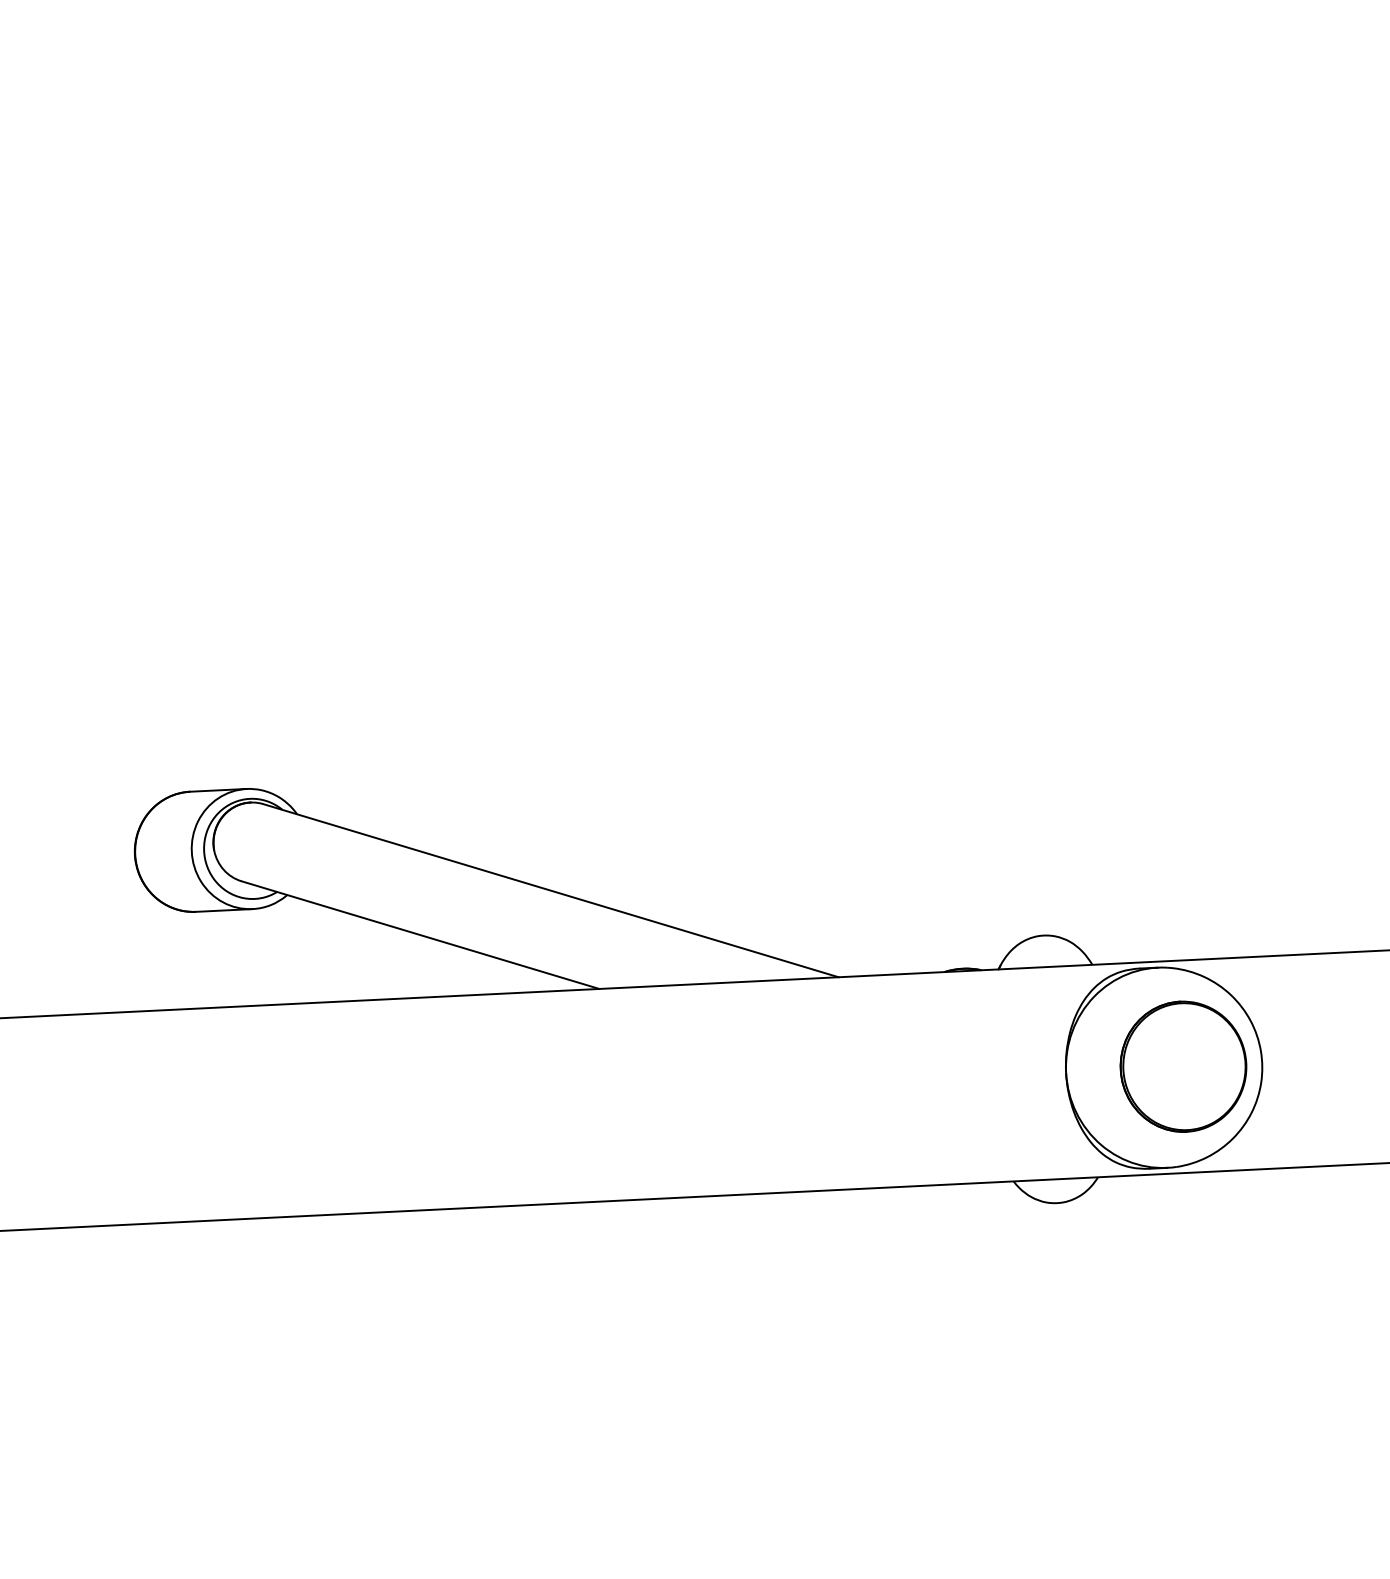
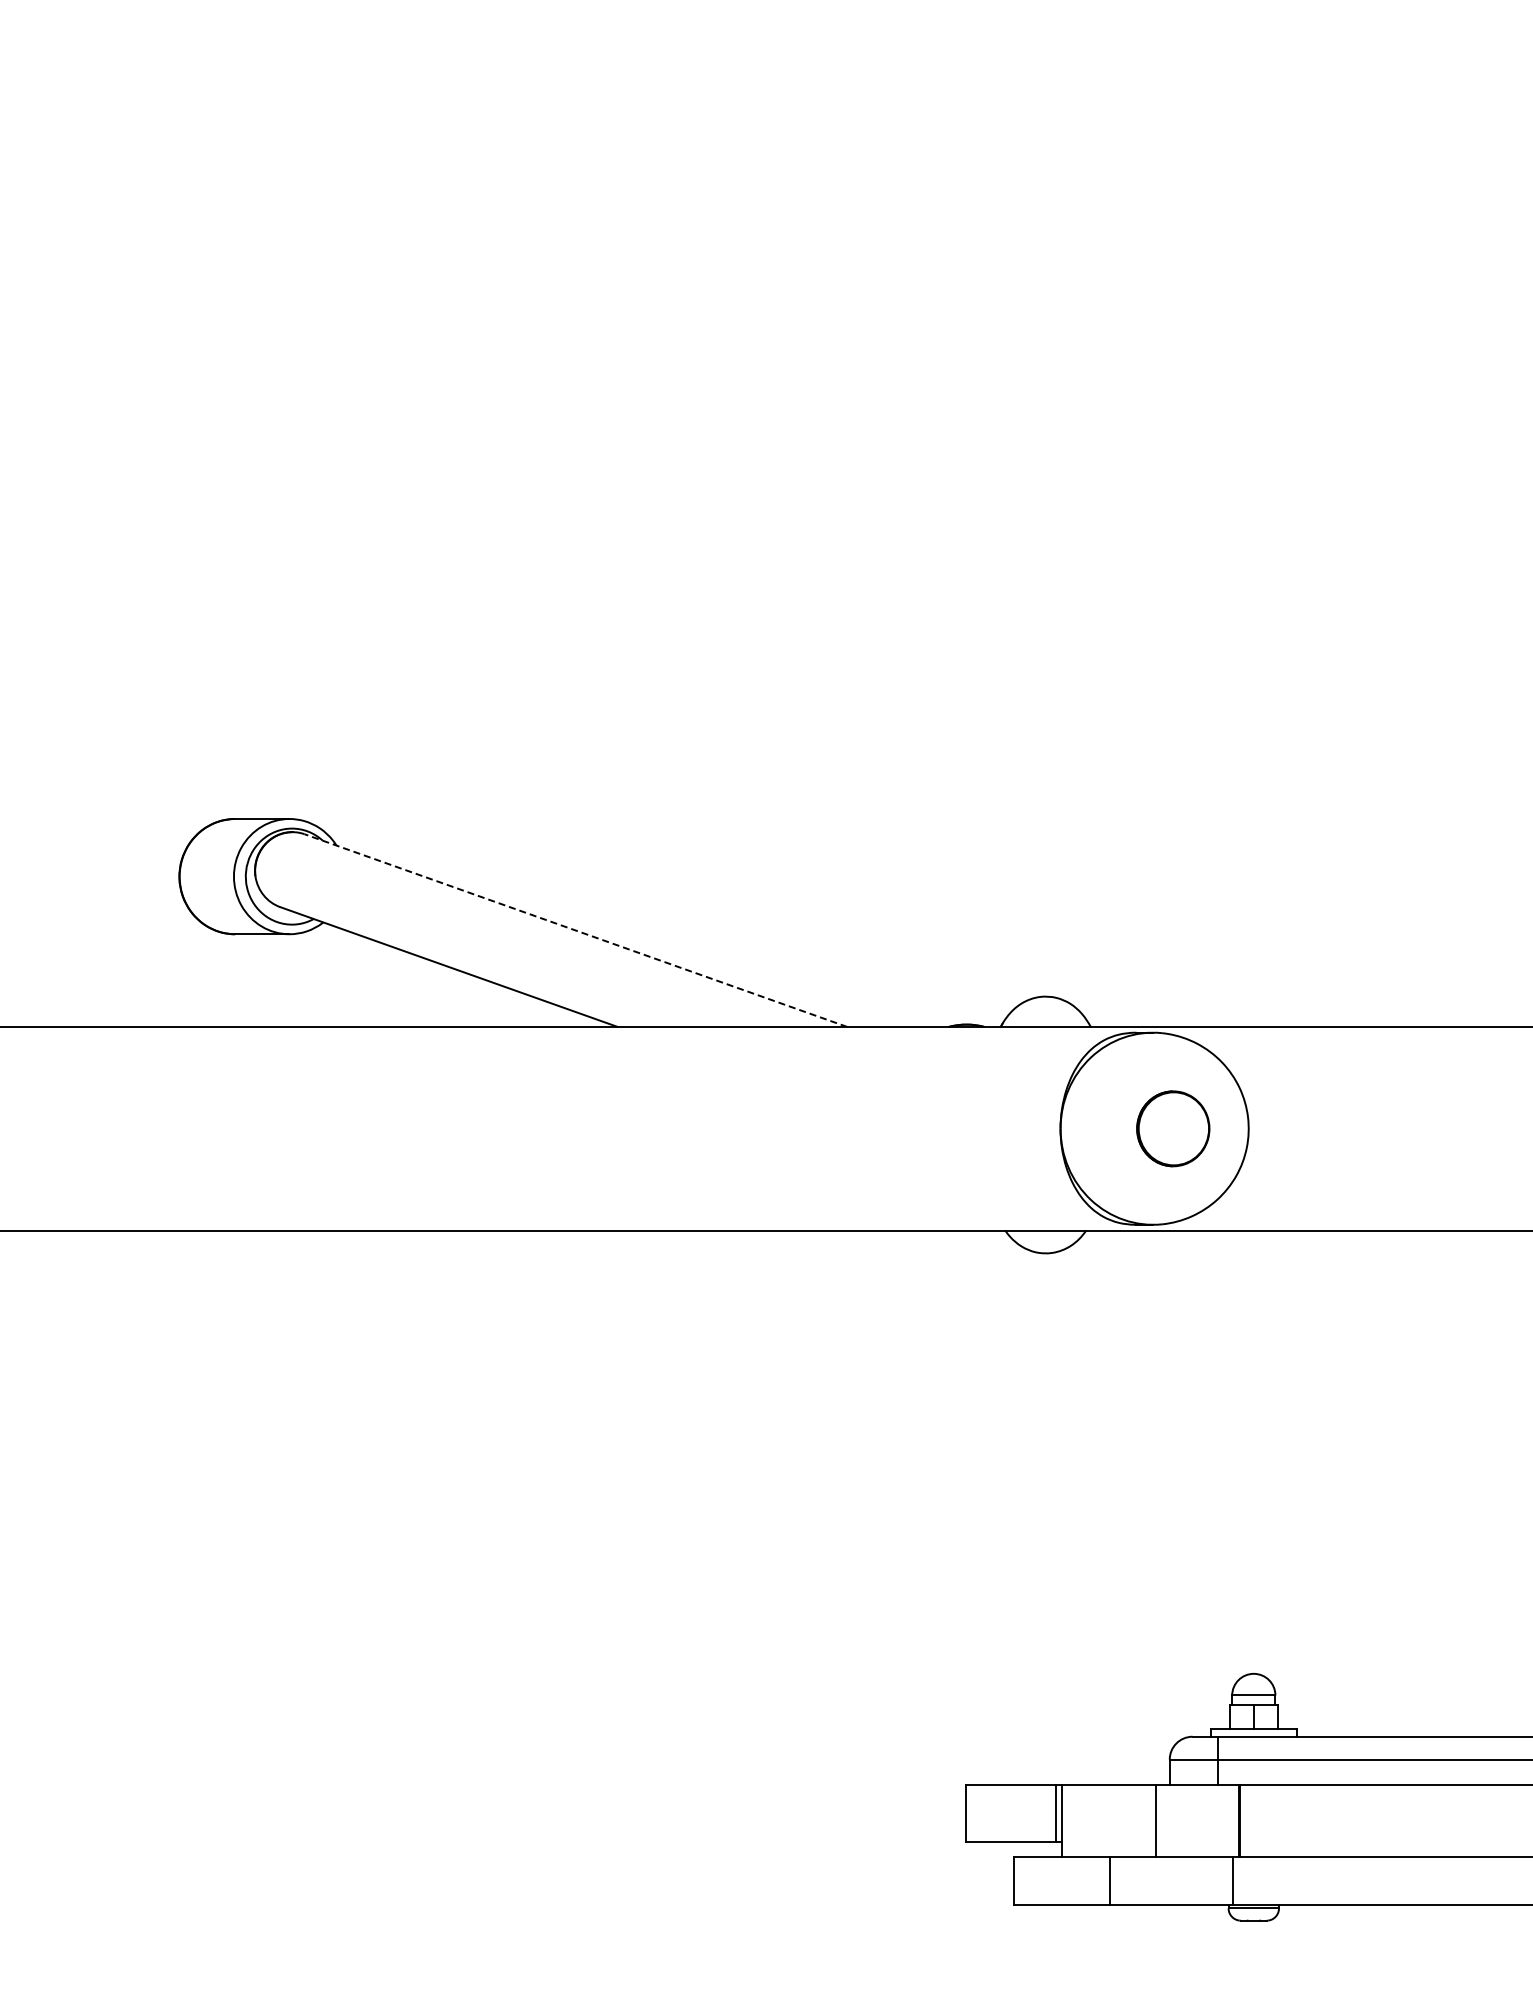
line: (550, 890) -> (575, 930), solid -> dashed
part: (1183, 1066) -> (1173, 1128), size x0.6

